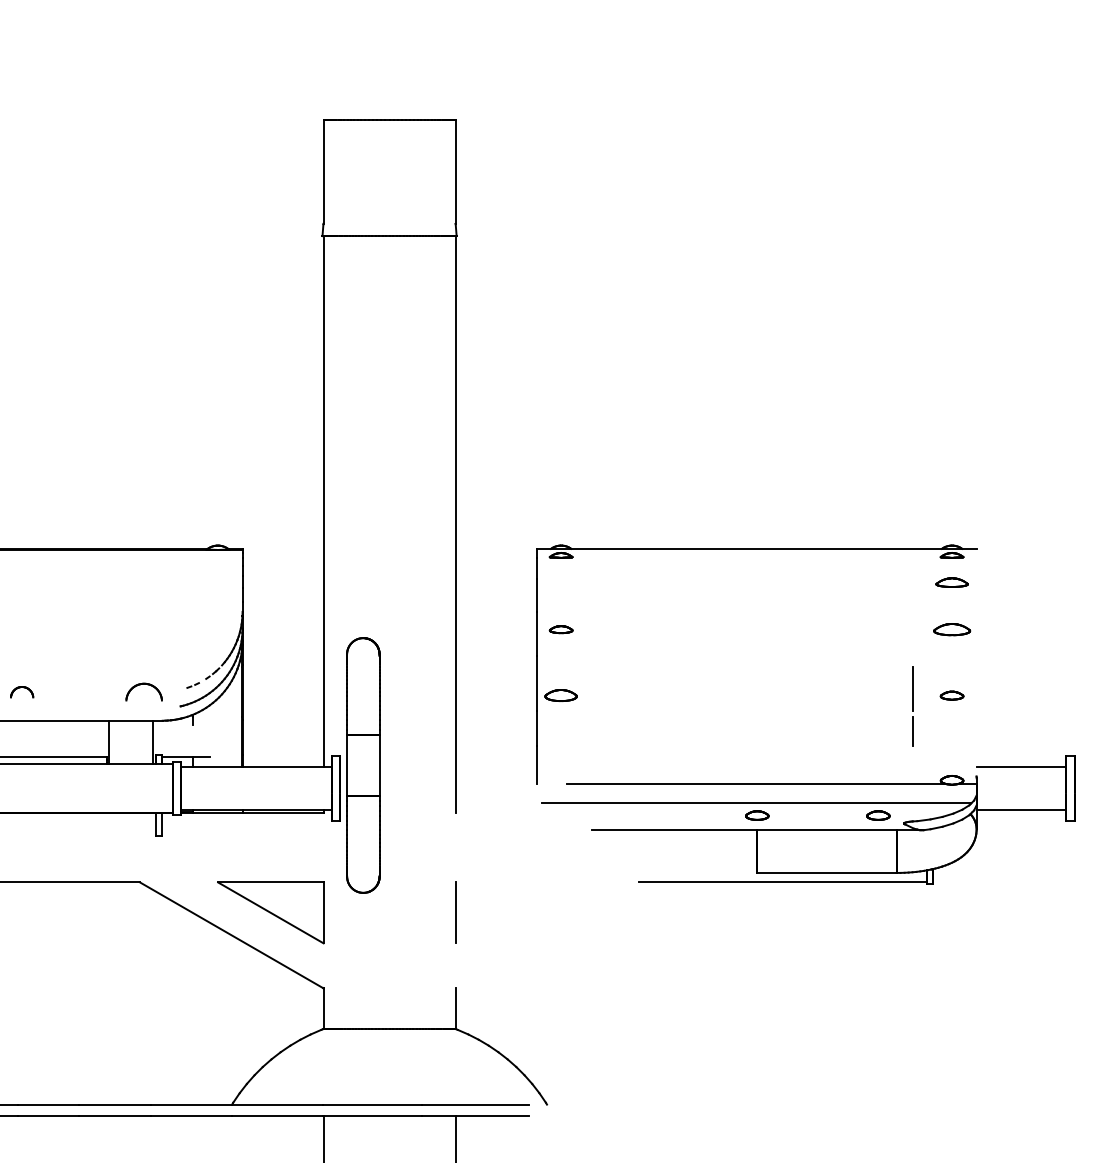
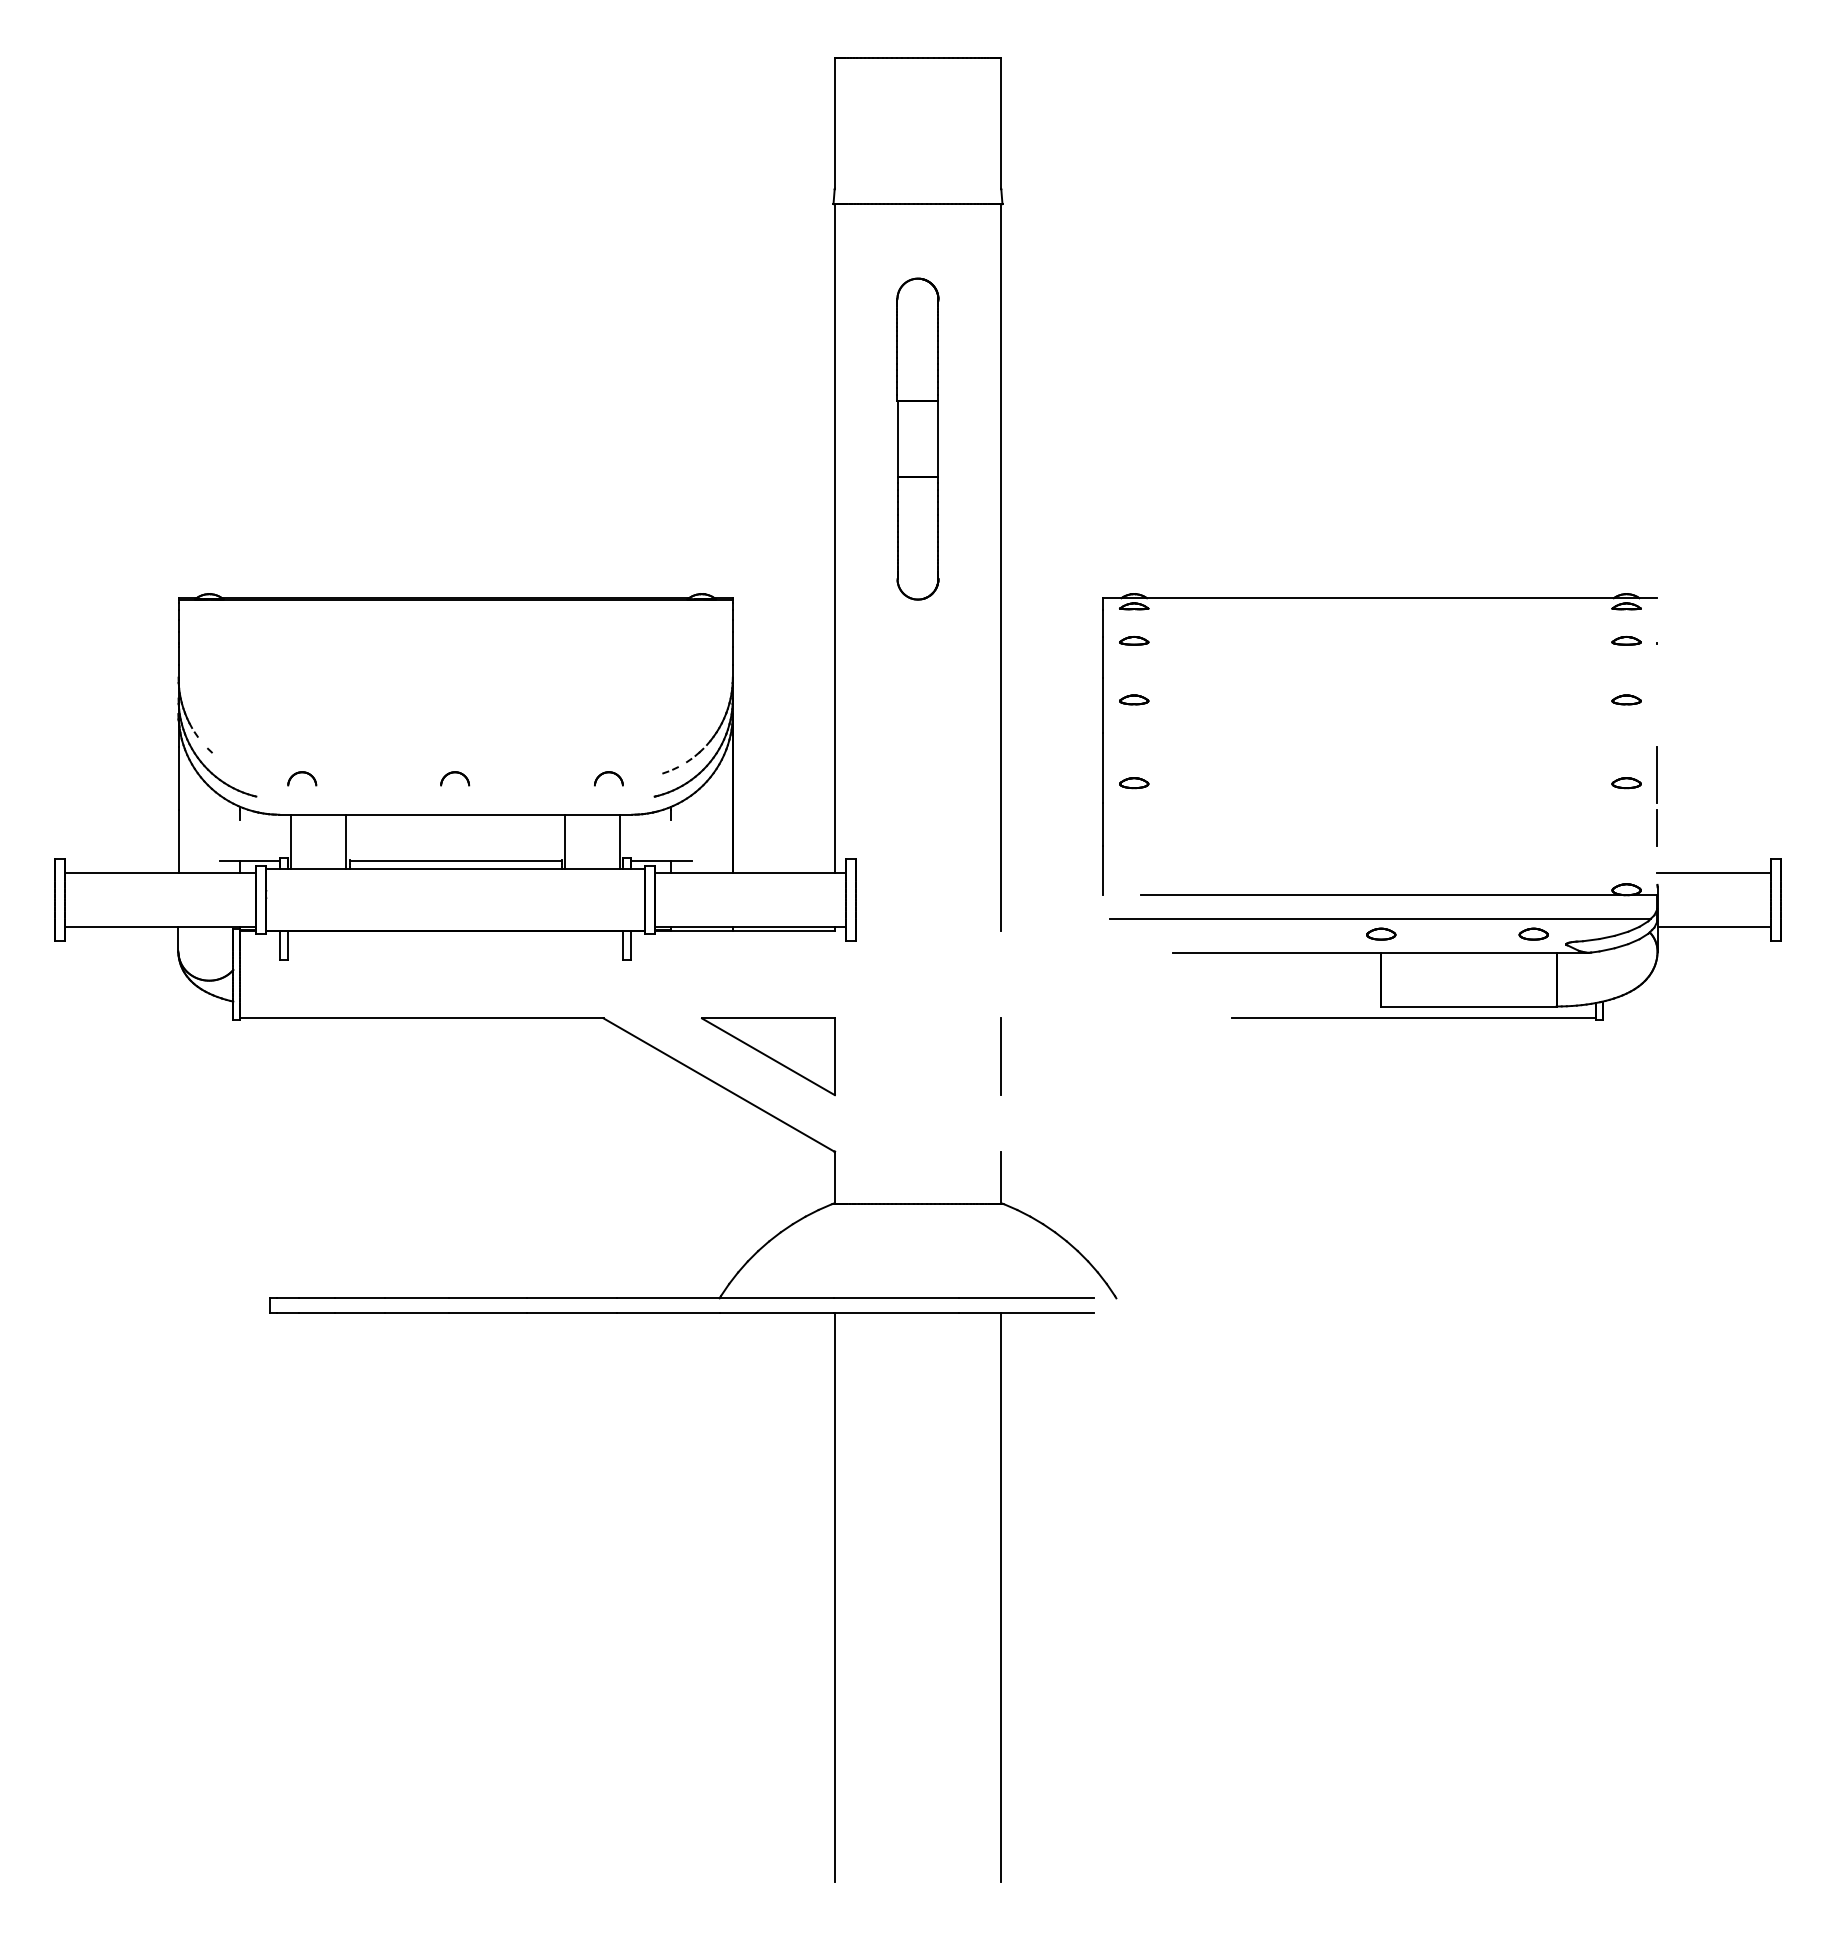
part: (561, 582) -> (1134, 640), added
part: (951, 582) -> (1626, 640), size x0.71
part: (951, 629) -> (1626, 699), size x0.62
part: (143, 691) -> (608, 778), size x0.62
part: (561, 695) -> (1134, 783), size x0.71
line: (912, 706) -> (1656, 796), moved
part: (362, 765) -> (917, 438), moved

